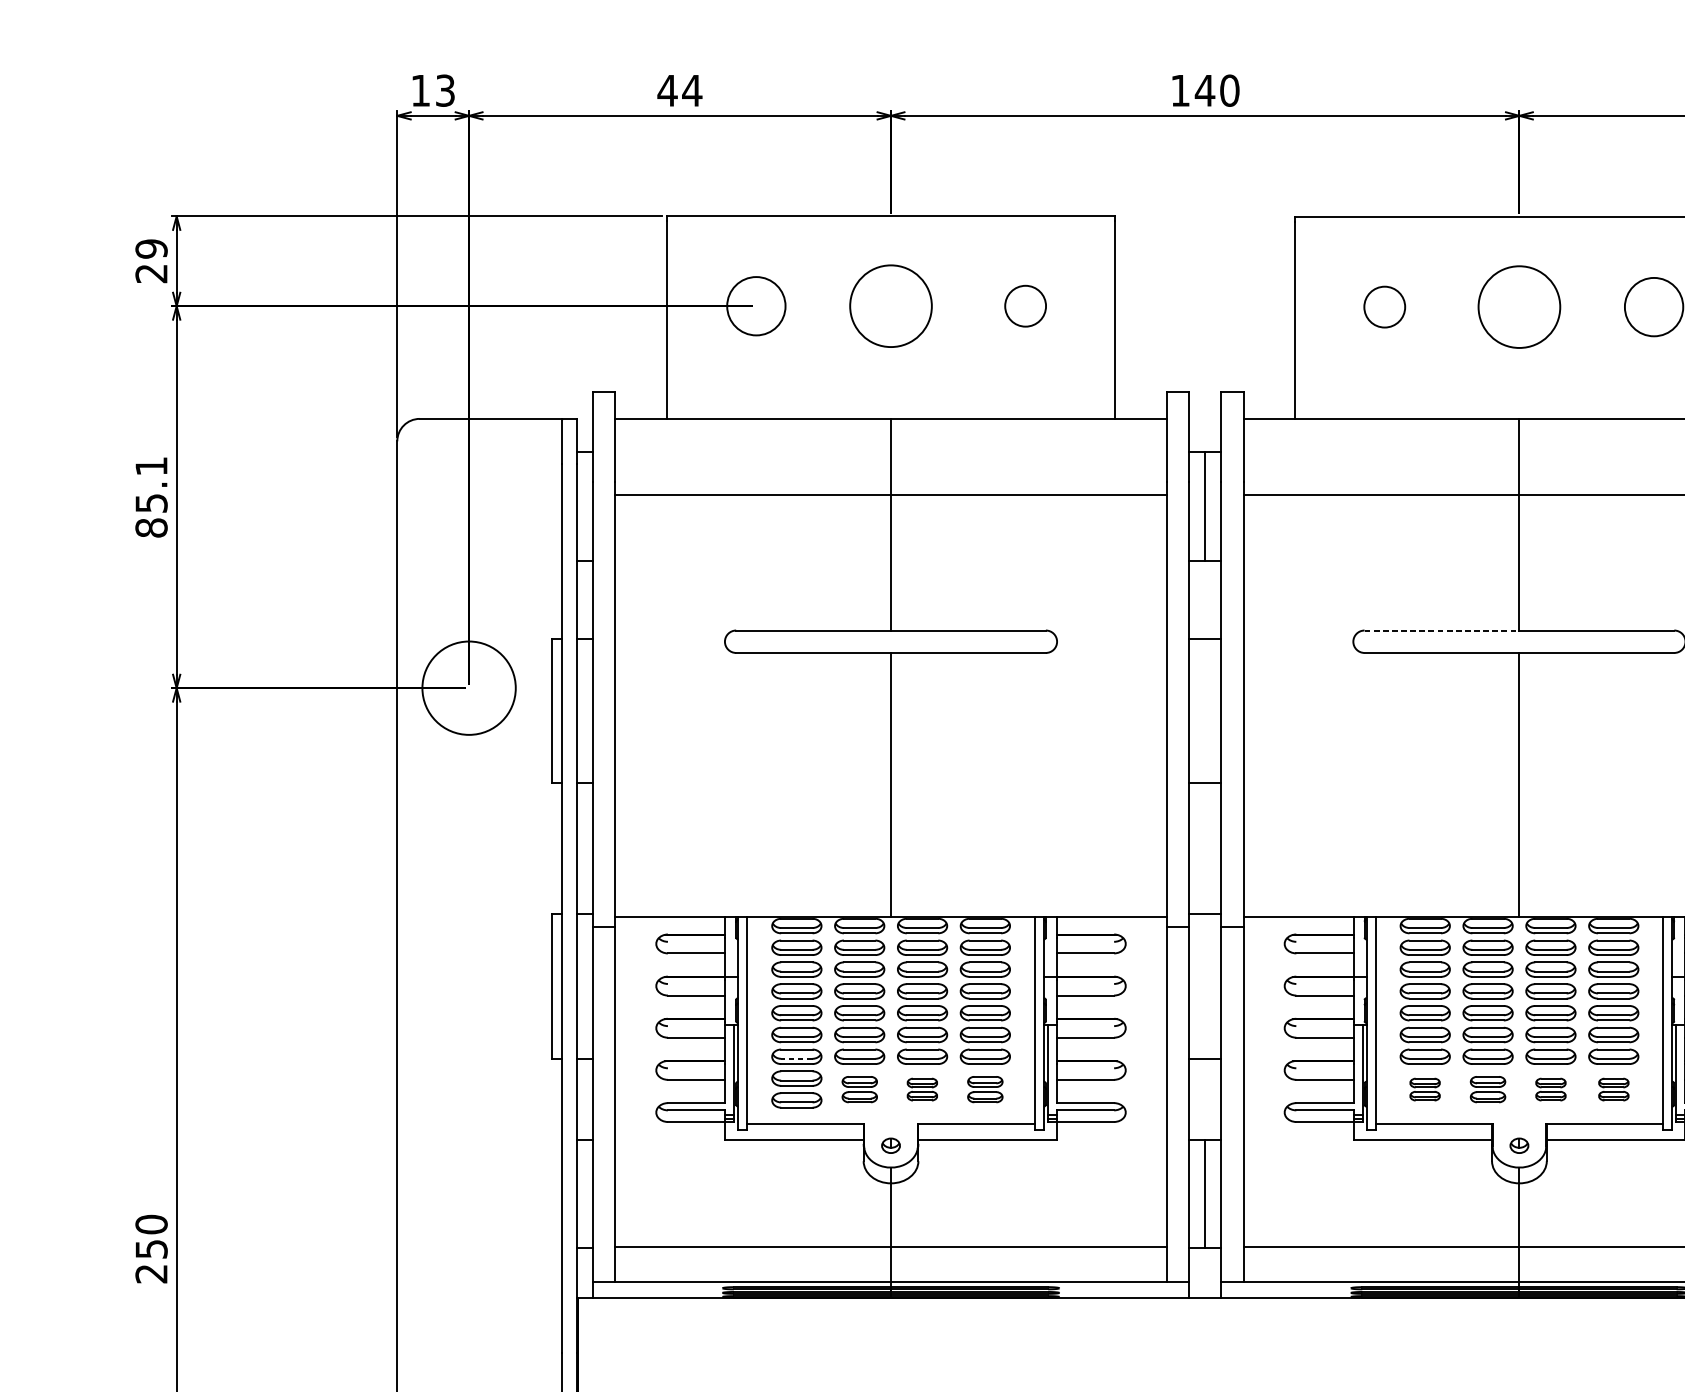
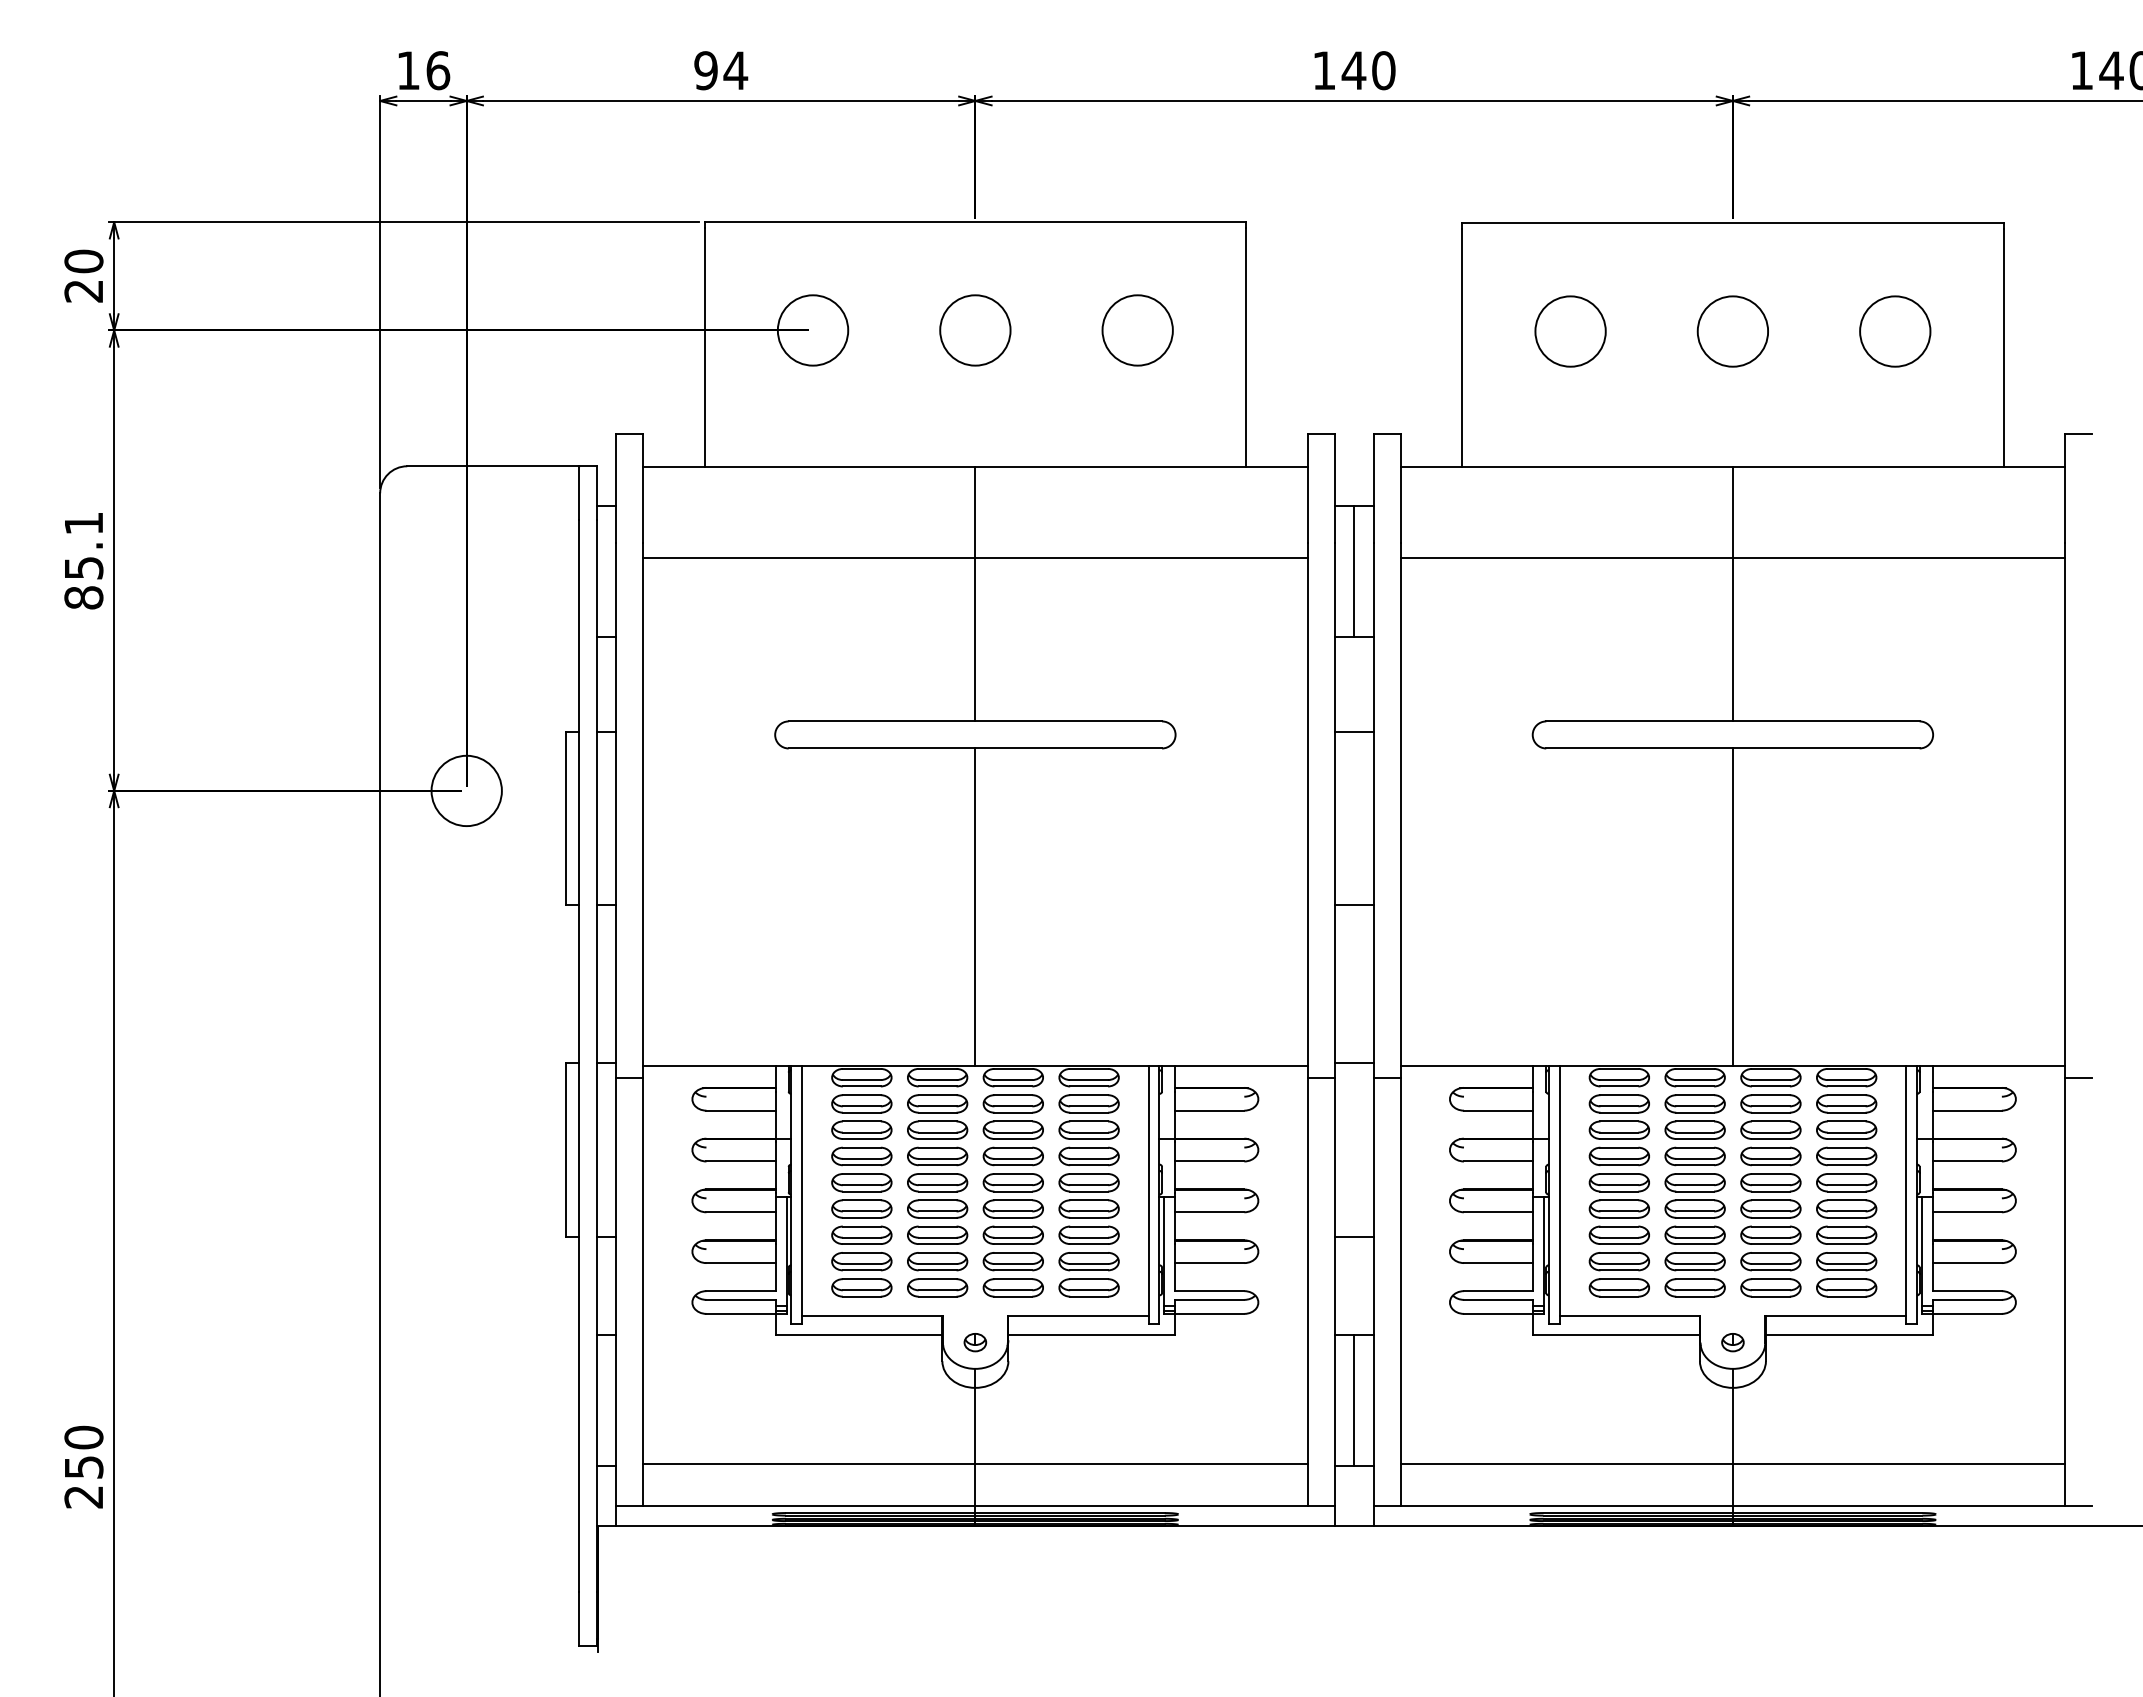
text: (445, 90) -> (438, 70), 13 -> 16
text: (667, 90) -> (705, 70), 44 -> 94
text: (151, 249) -> (83, 261), 29 -> 20
circle: (891, 306) -> (975, 330), size x0.71
circle: (1025, 306) -> (1137, 330), size x1.43
circle: (1384, 307) -> (1570, 331), size x1.43
circle: (1519, 307) -> (1732, 331), size x0.71
line: (1442, 630) -> (1640, 721), dashed -> solid
circle: (468, 687) -> (466, 790), size x0.62
line: (796, 1058) -> (861, 1237), dashed -> solid
part: (859, 1089) -> (937, 1274), size x1.43
part: (921, 1089) -> (1012, 1274), size x1.67
part: (984, 1089) -> (1088, 1274), size x1.43
part: (1424, 1089) -> (1618, 1274), size x1.67
part: (1487, 1089) -> (1694, 1274), size x1.43
part: (1550, 1089) -> (1770, 1274), size x1.67
part: (1613, 1089) -> (1846, 1274), size x1.67

